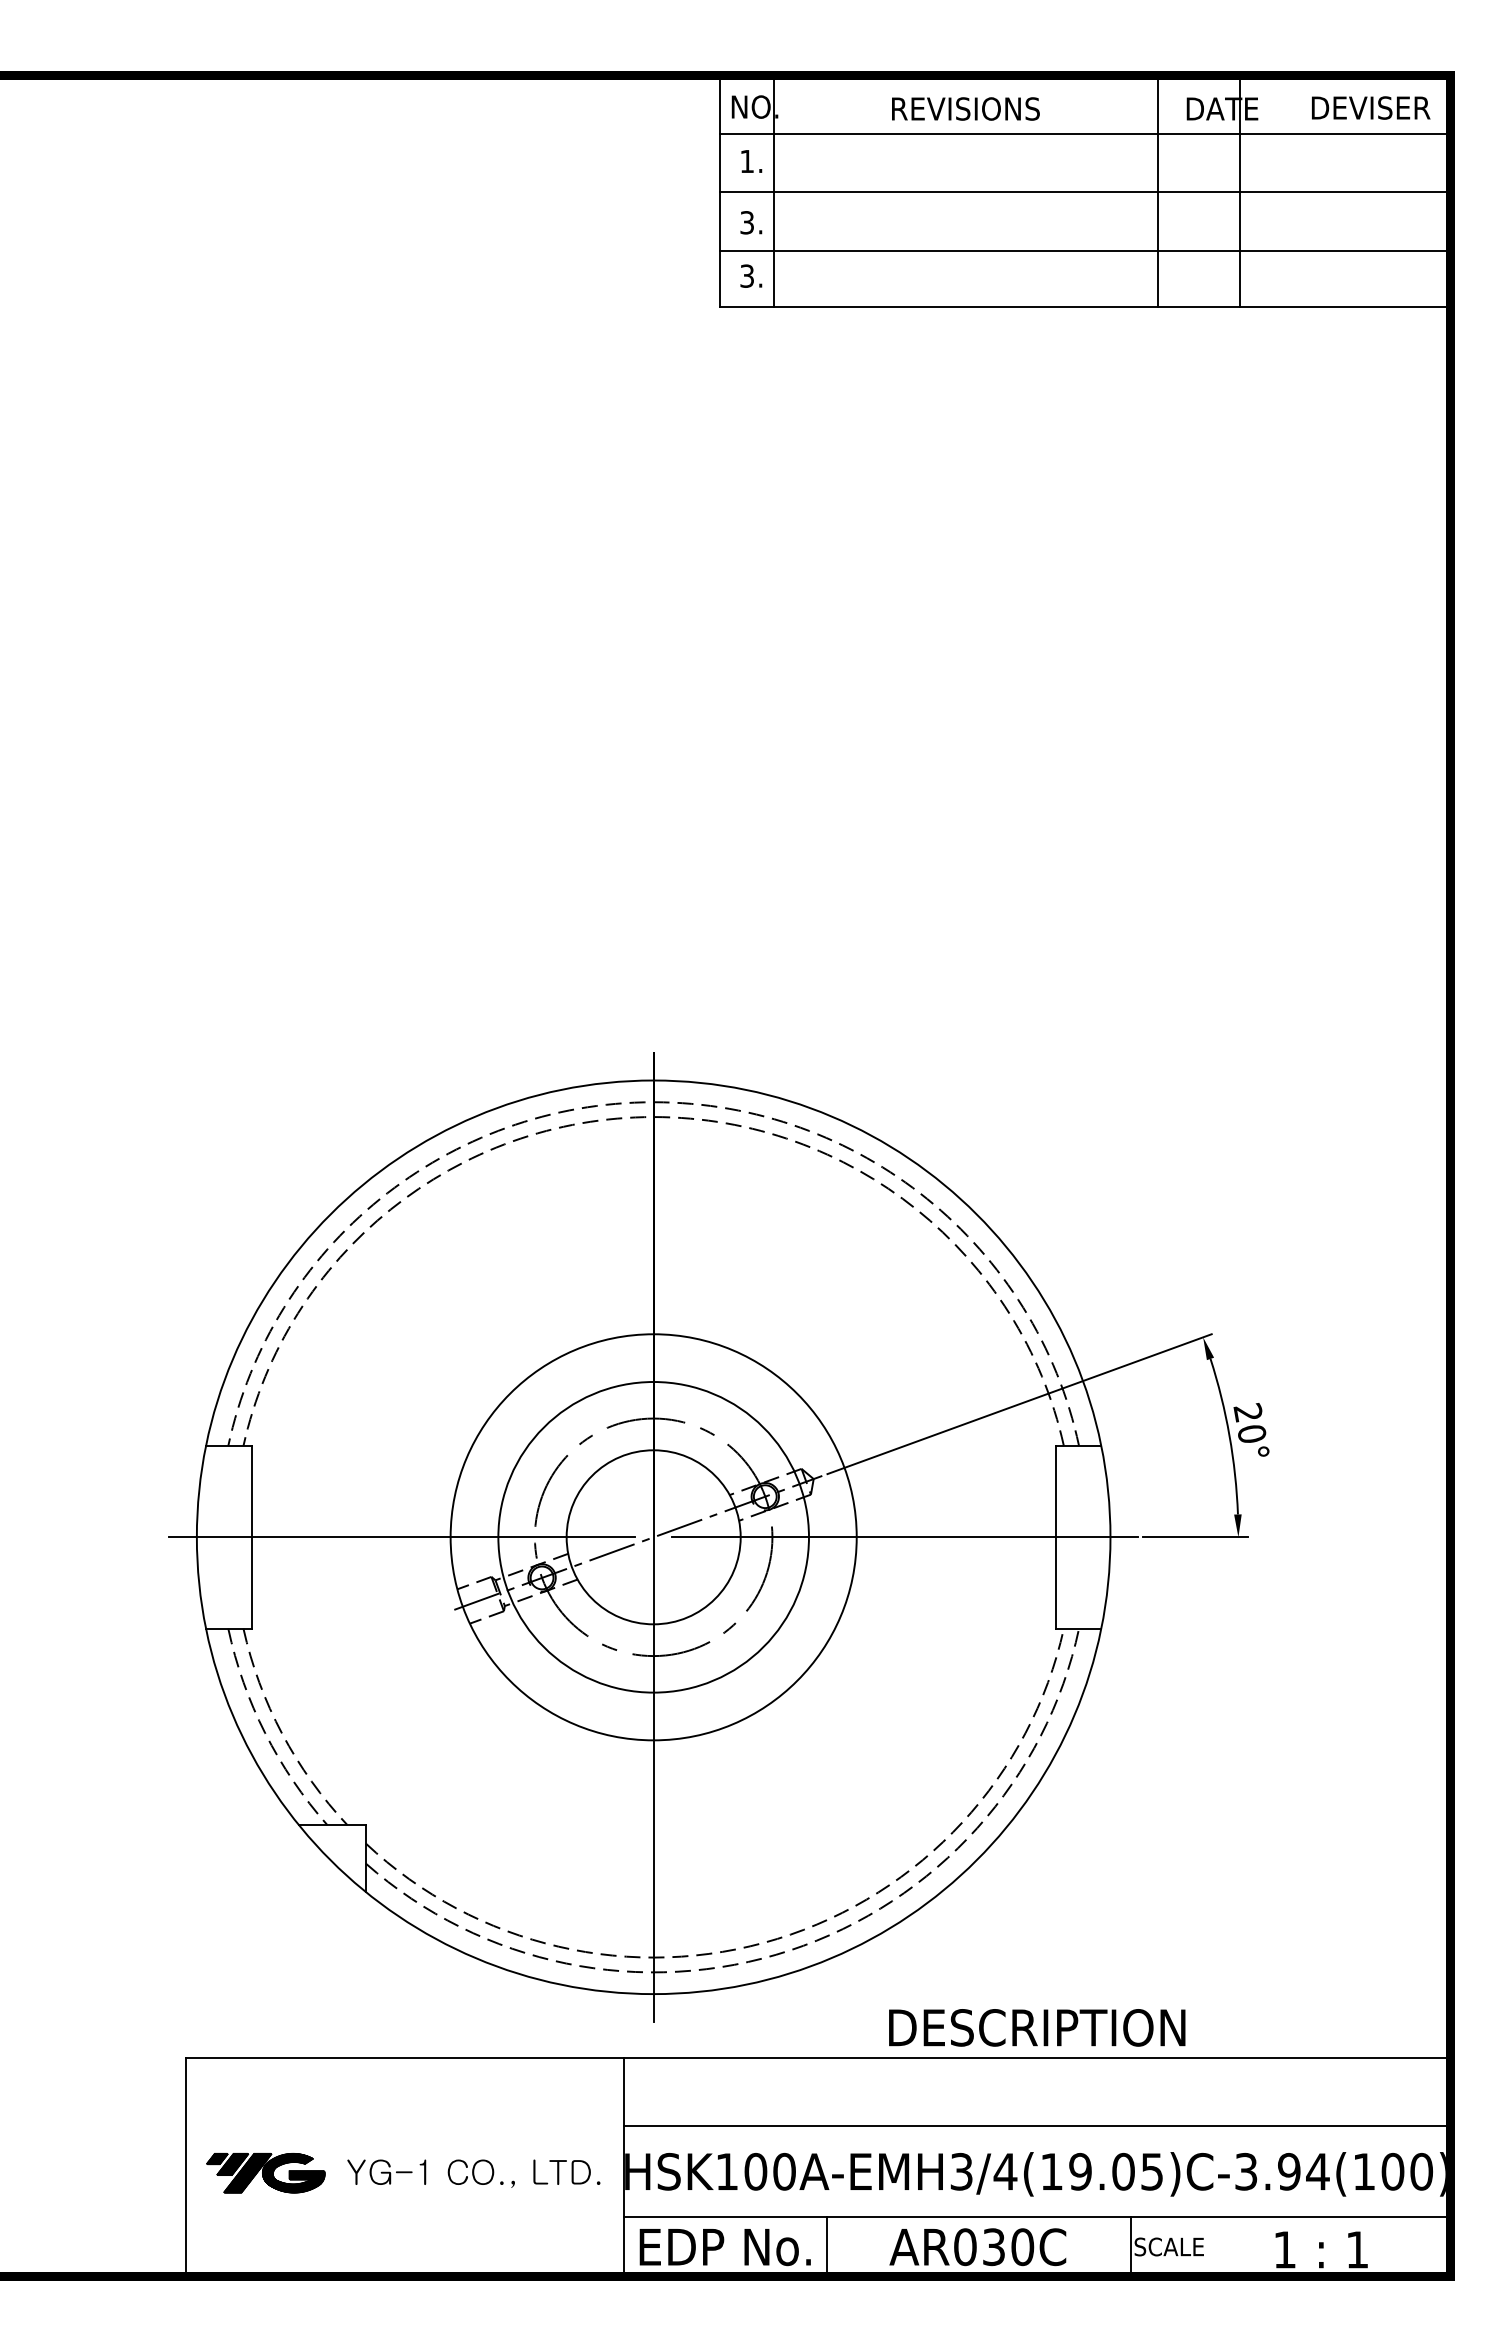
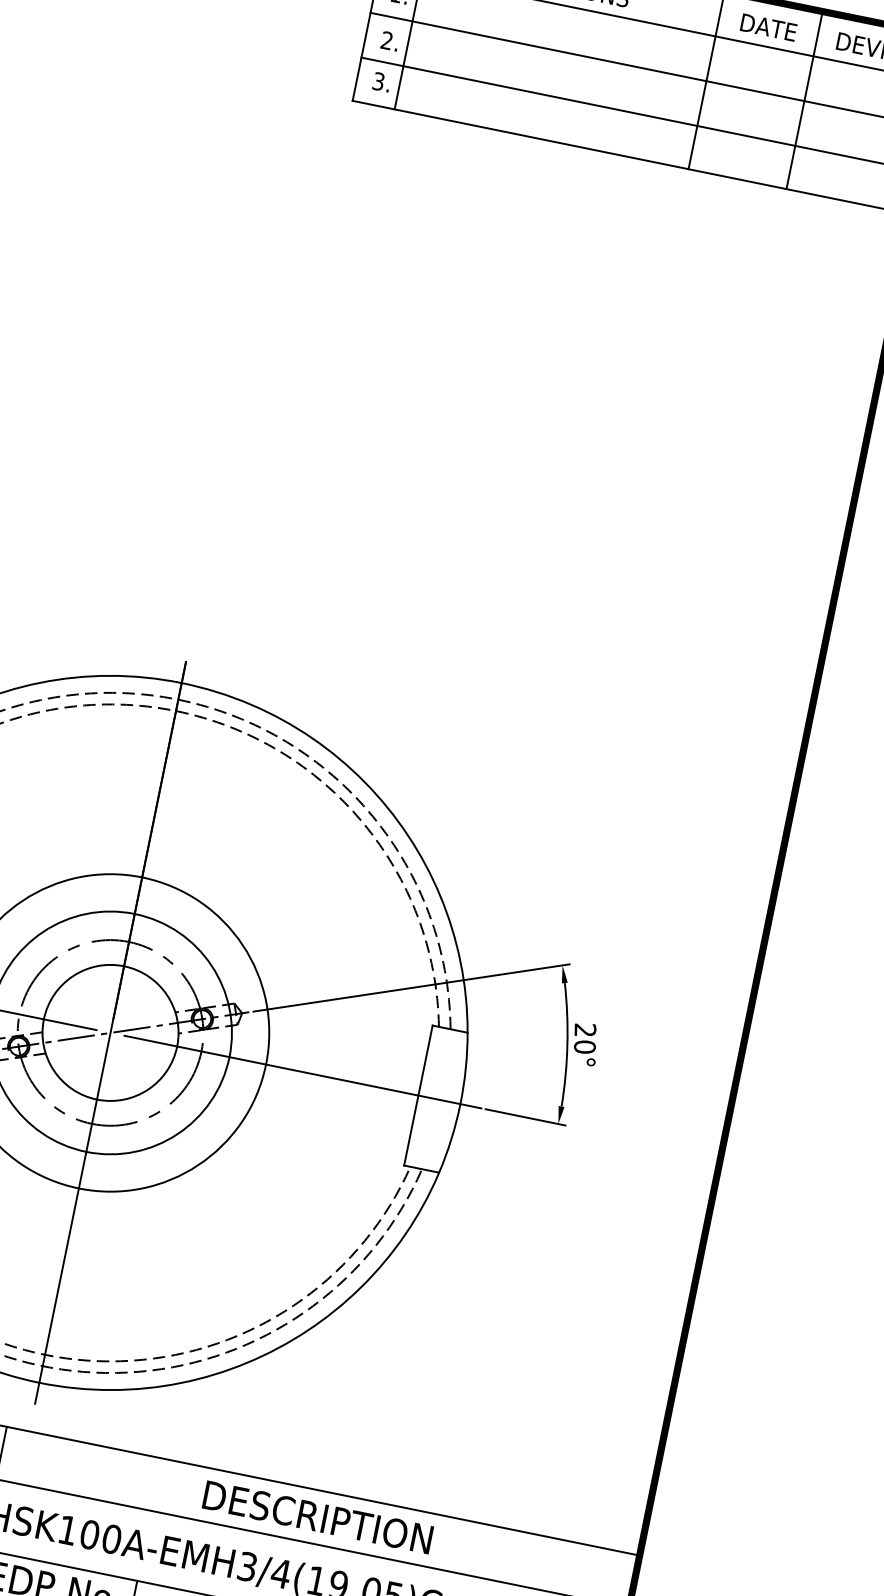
line: (1239, 190) -> (804, 99), moved
text: (746, 222) -> (386, 40), 3. -> 2.
text: (1037, 2027) -> (318, 1517), moved

